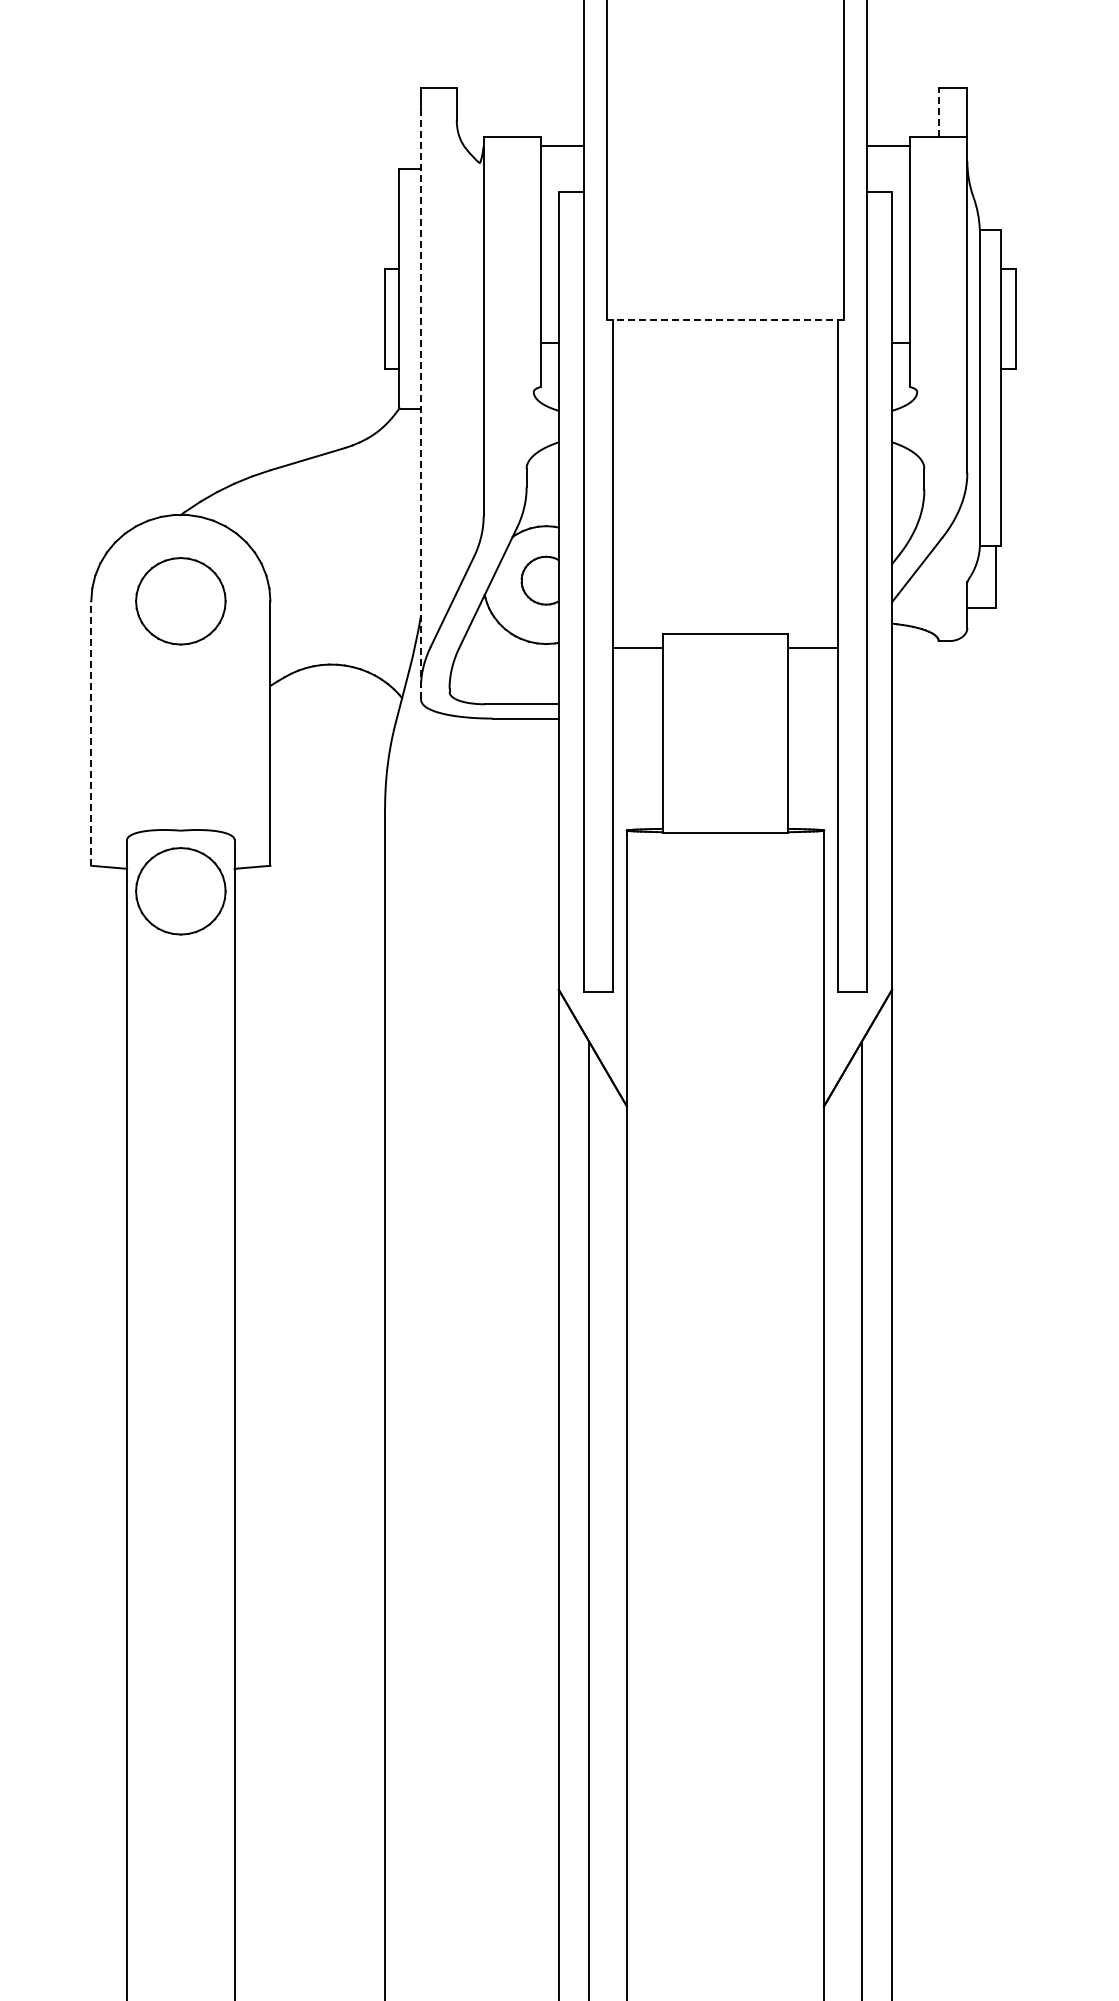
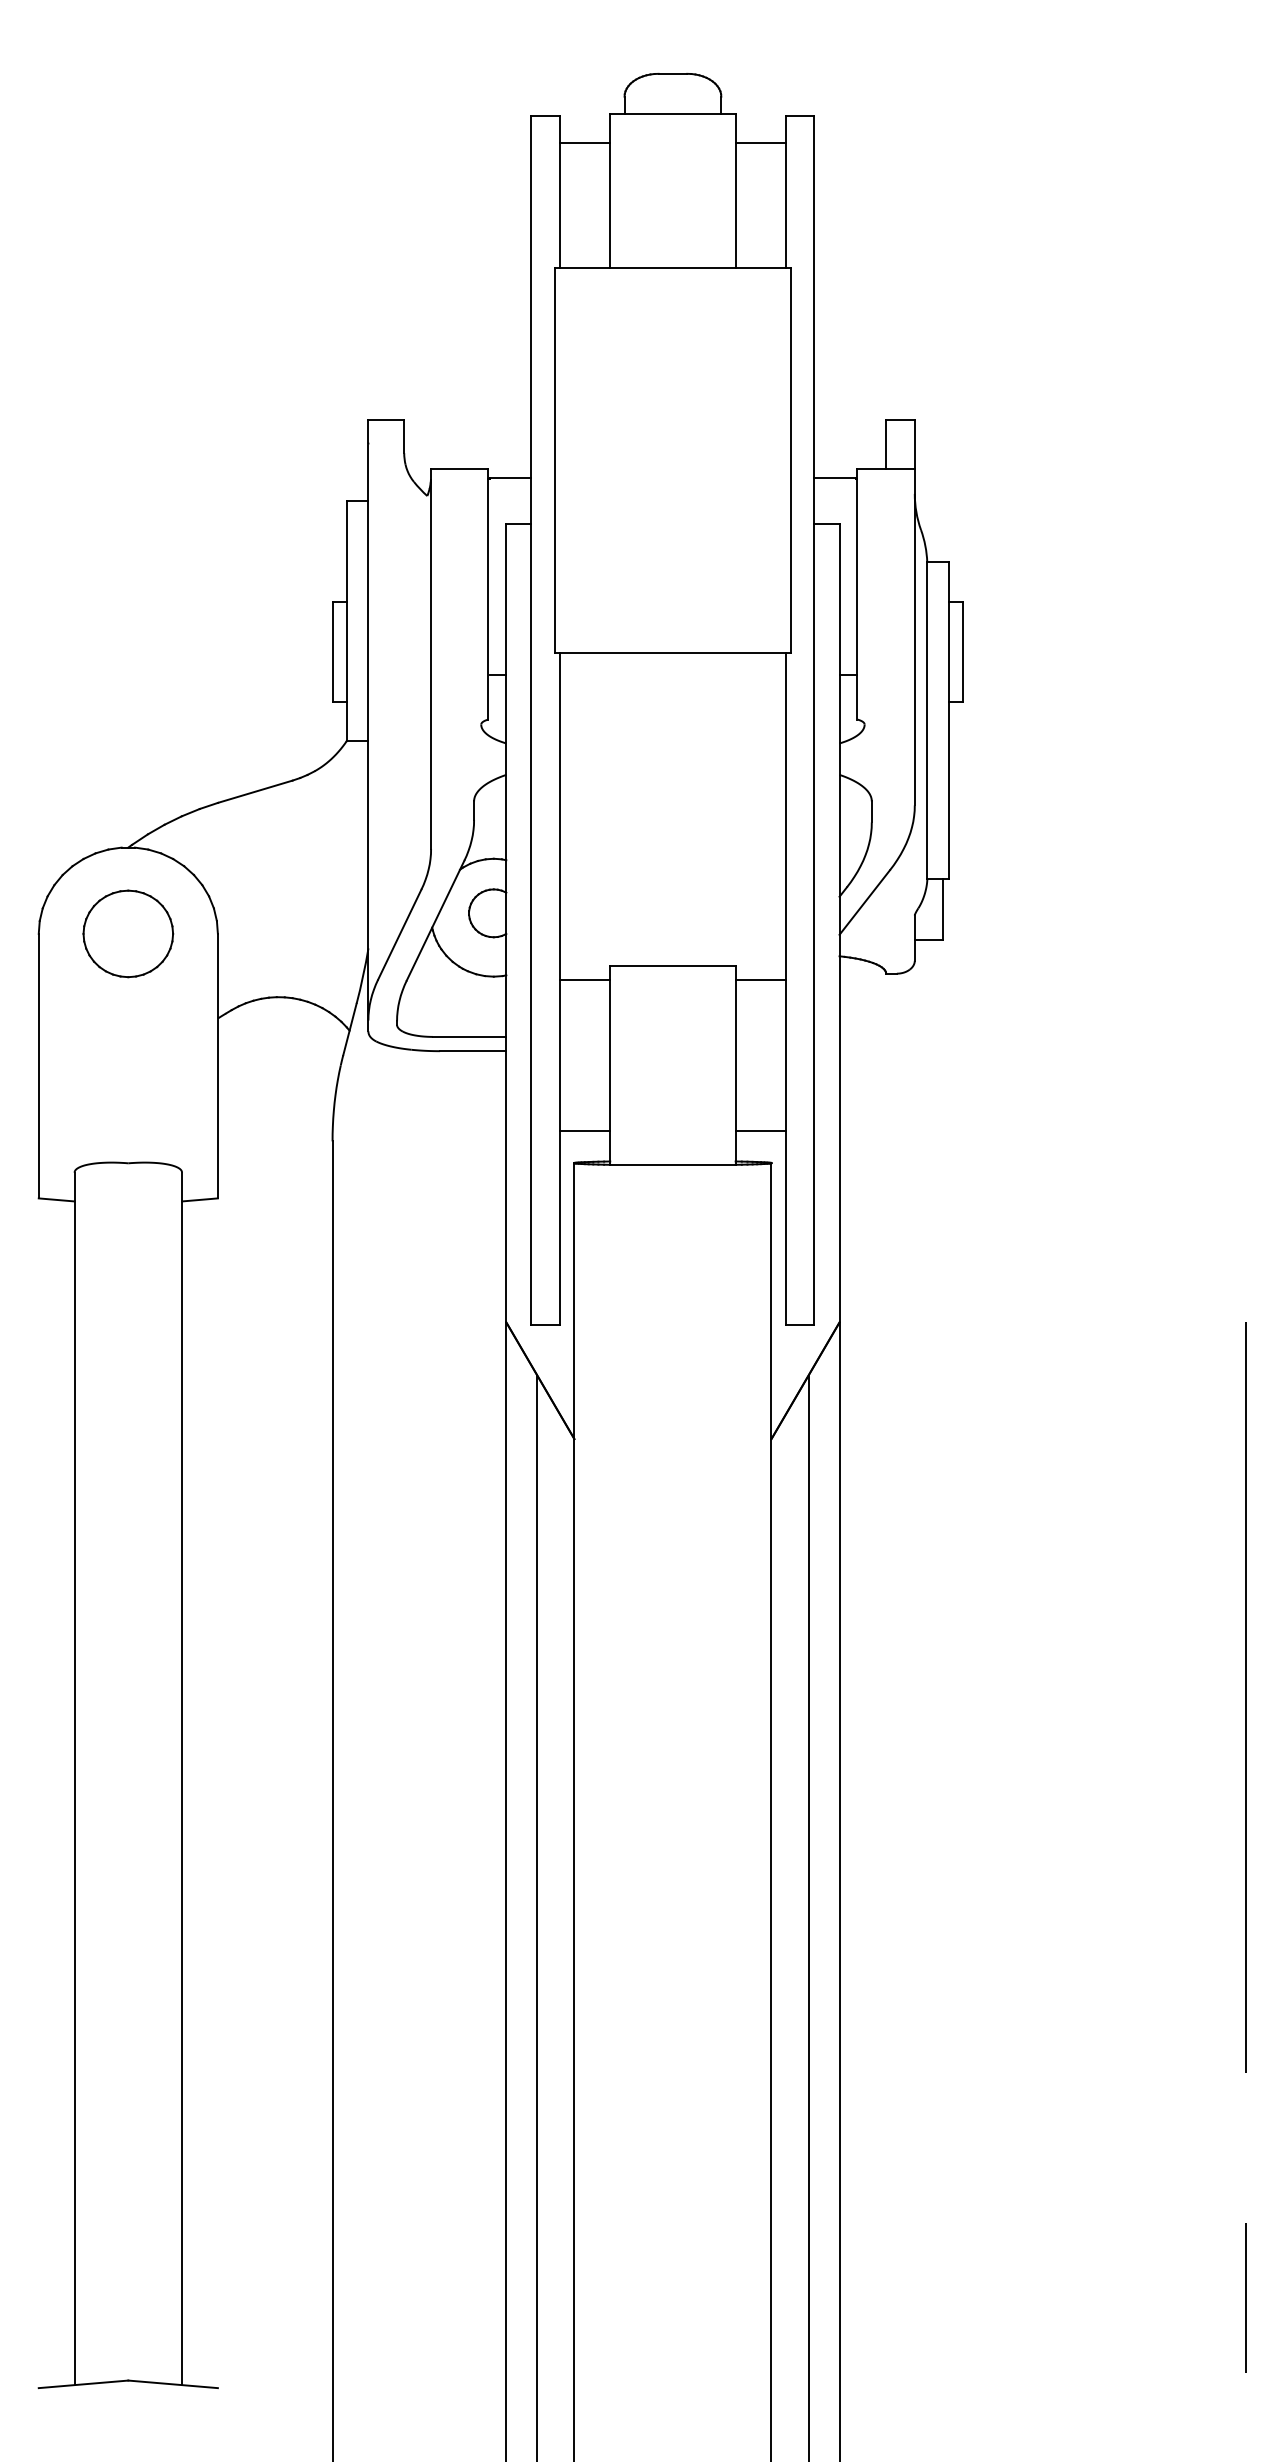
line: (939, 111) -> (886, 444), dashed -> solid
line: (725, 319) -> (672, 652), dashed -> solid
line: (421, 404) -> (368, 737), dashed -> solid
line: (91, 732) -> (38, 1065), dashed -> solid
line: (638, 797) -> (585, 1130), added
line: (813, 797) -> (760, 1130), added
part: (181, 890) -> (128, 1223), removed

